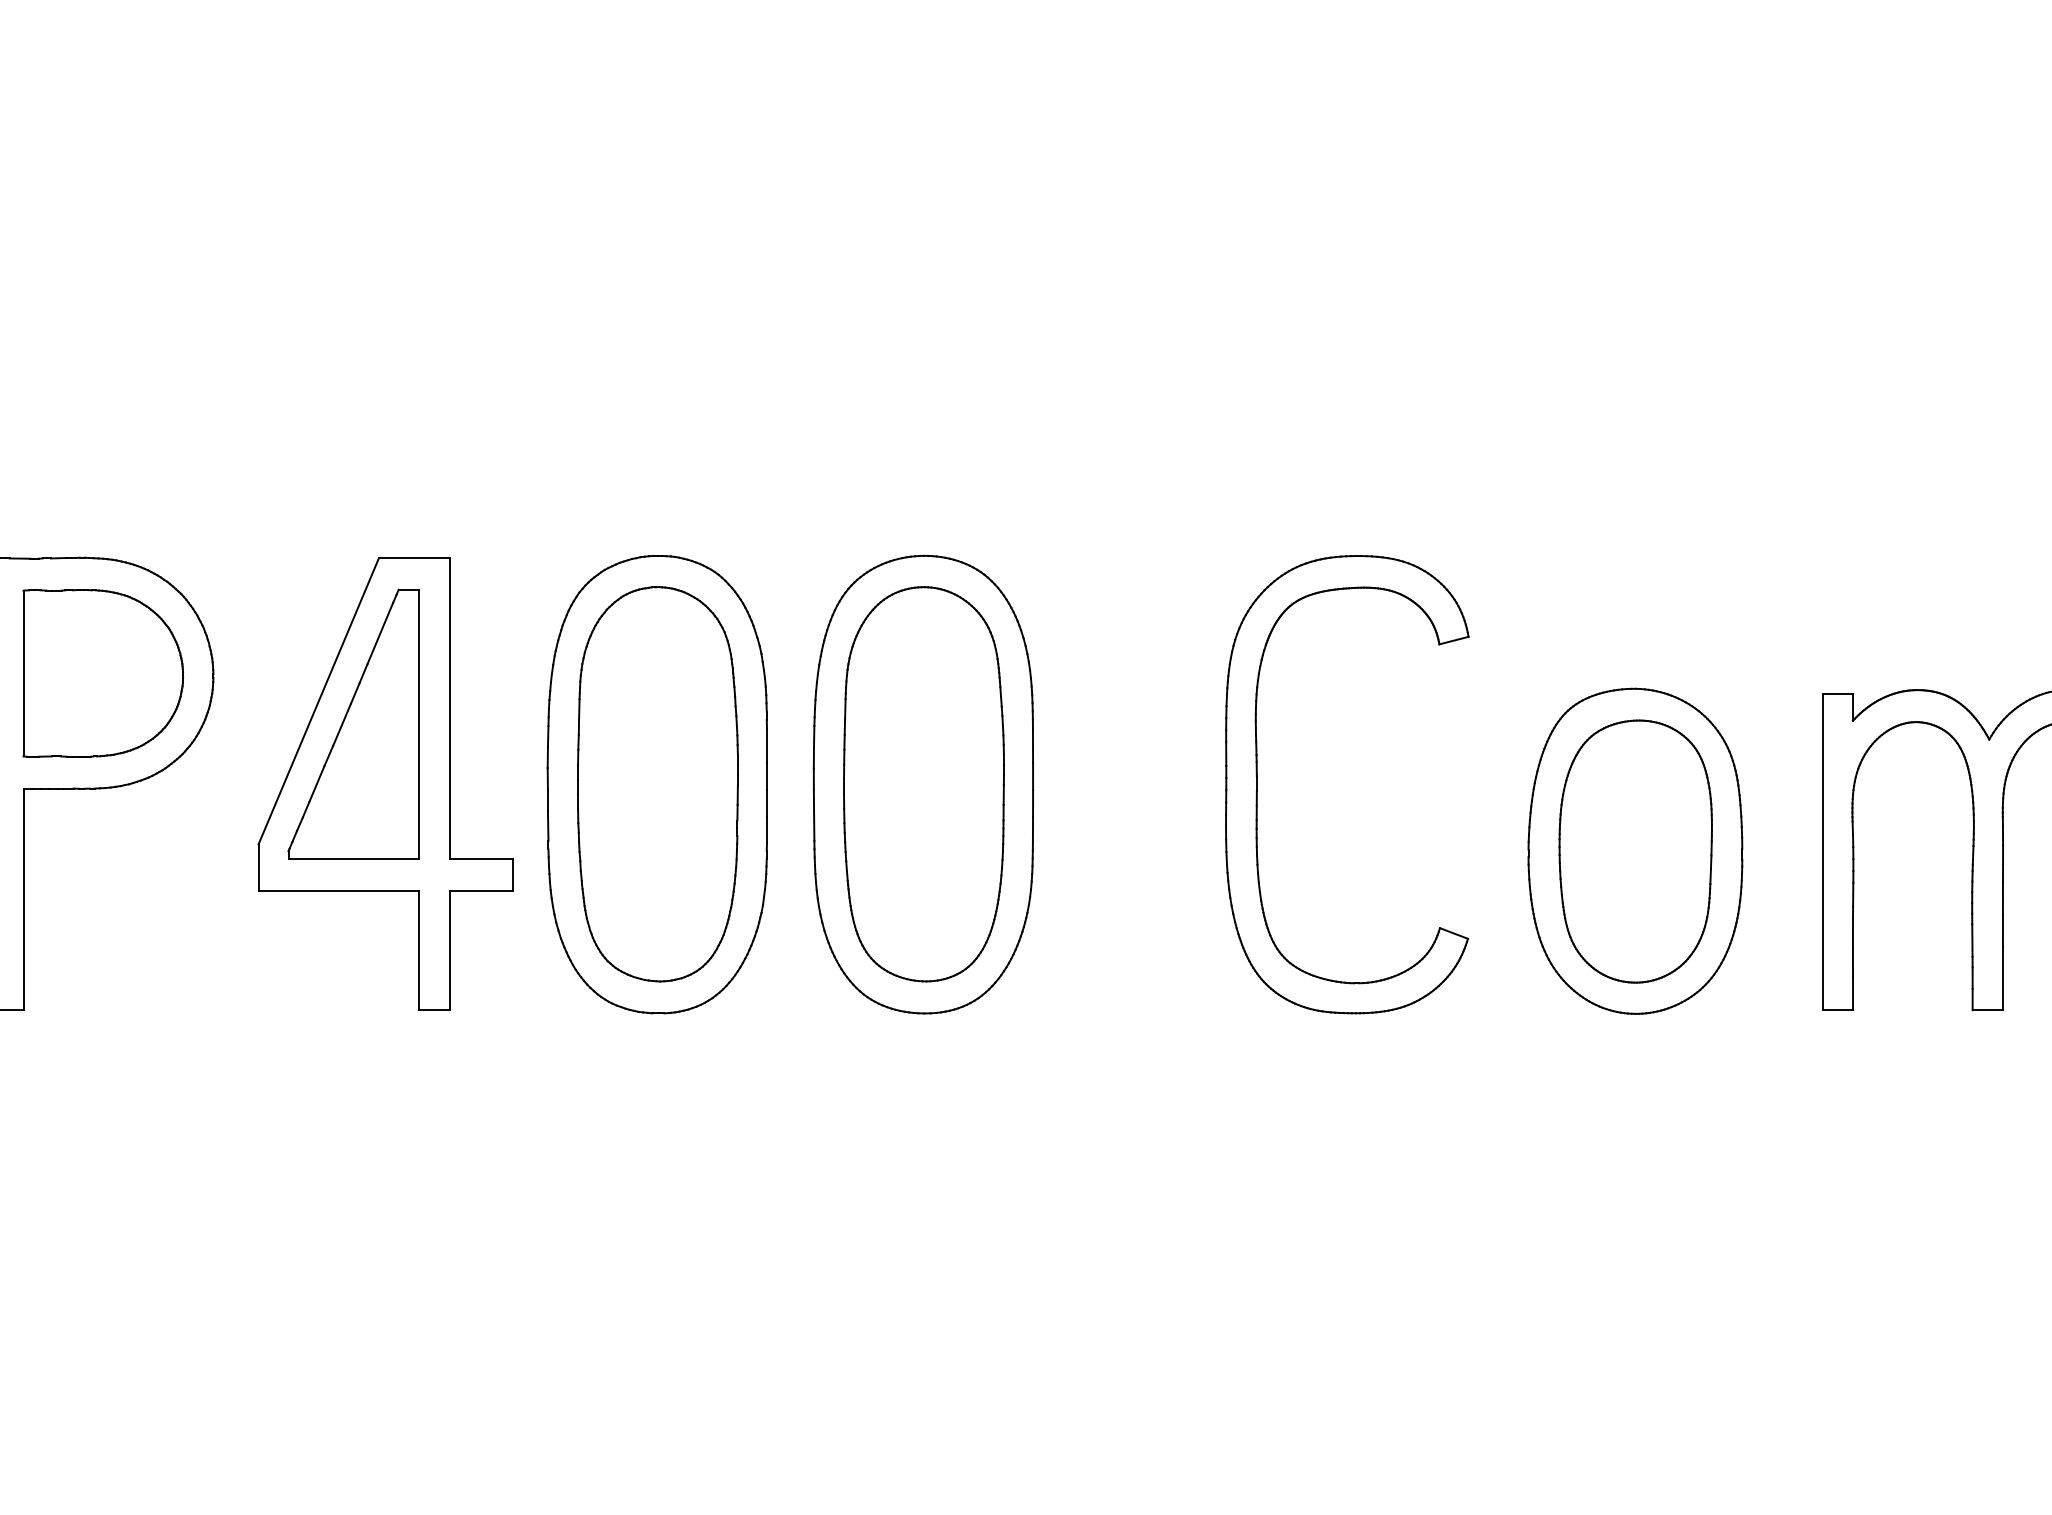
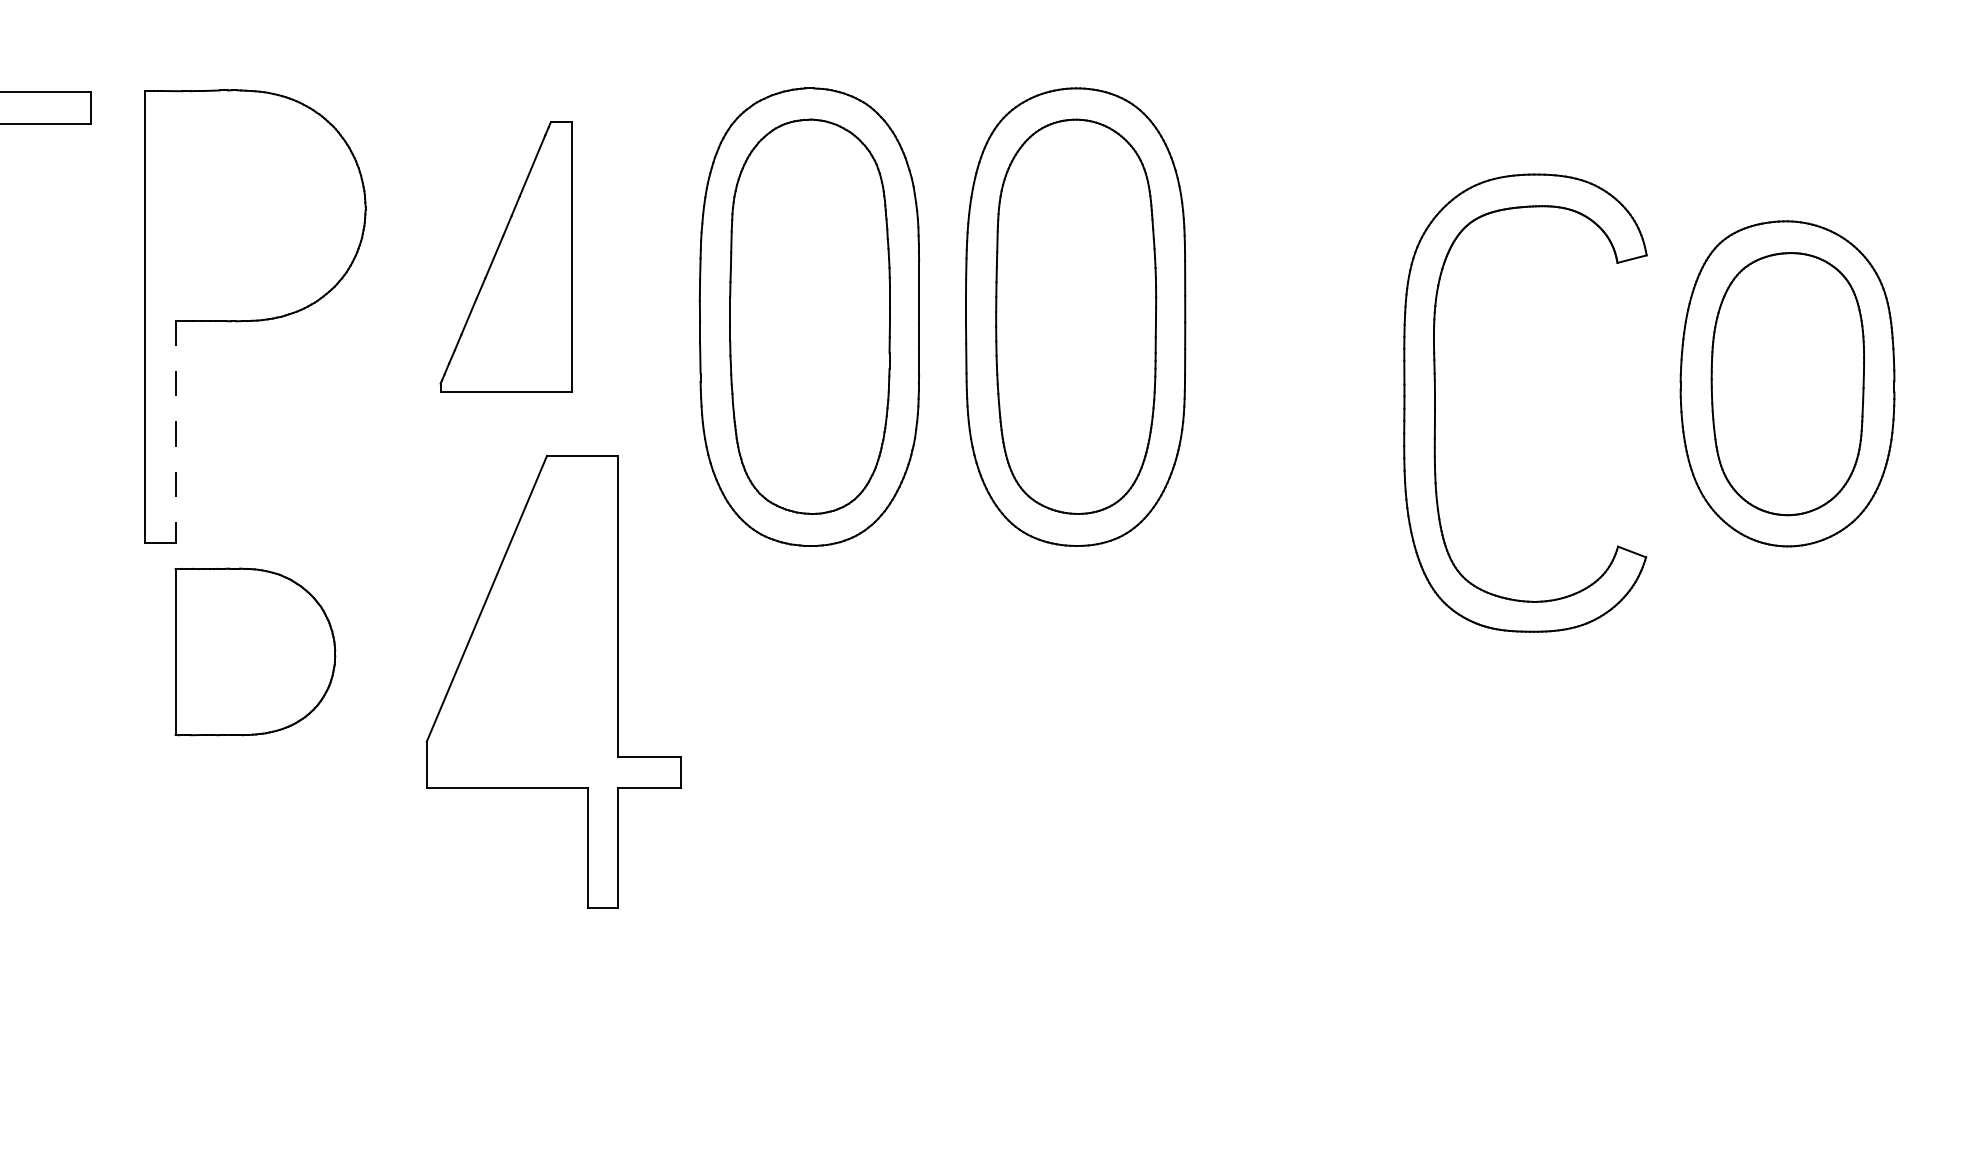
part: (102, 673) -> (254, 652), moved
part: (385, 783) -> (553, 681), moved
part: (1257, 784) -> (1435, 403), moved
line: (23, 899) -> (175, 432), solid -> dashed

